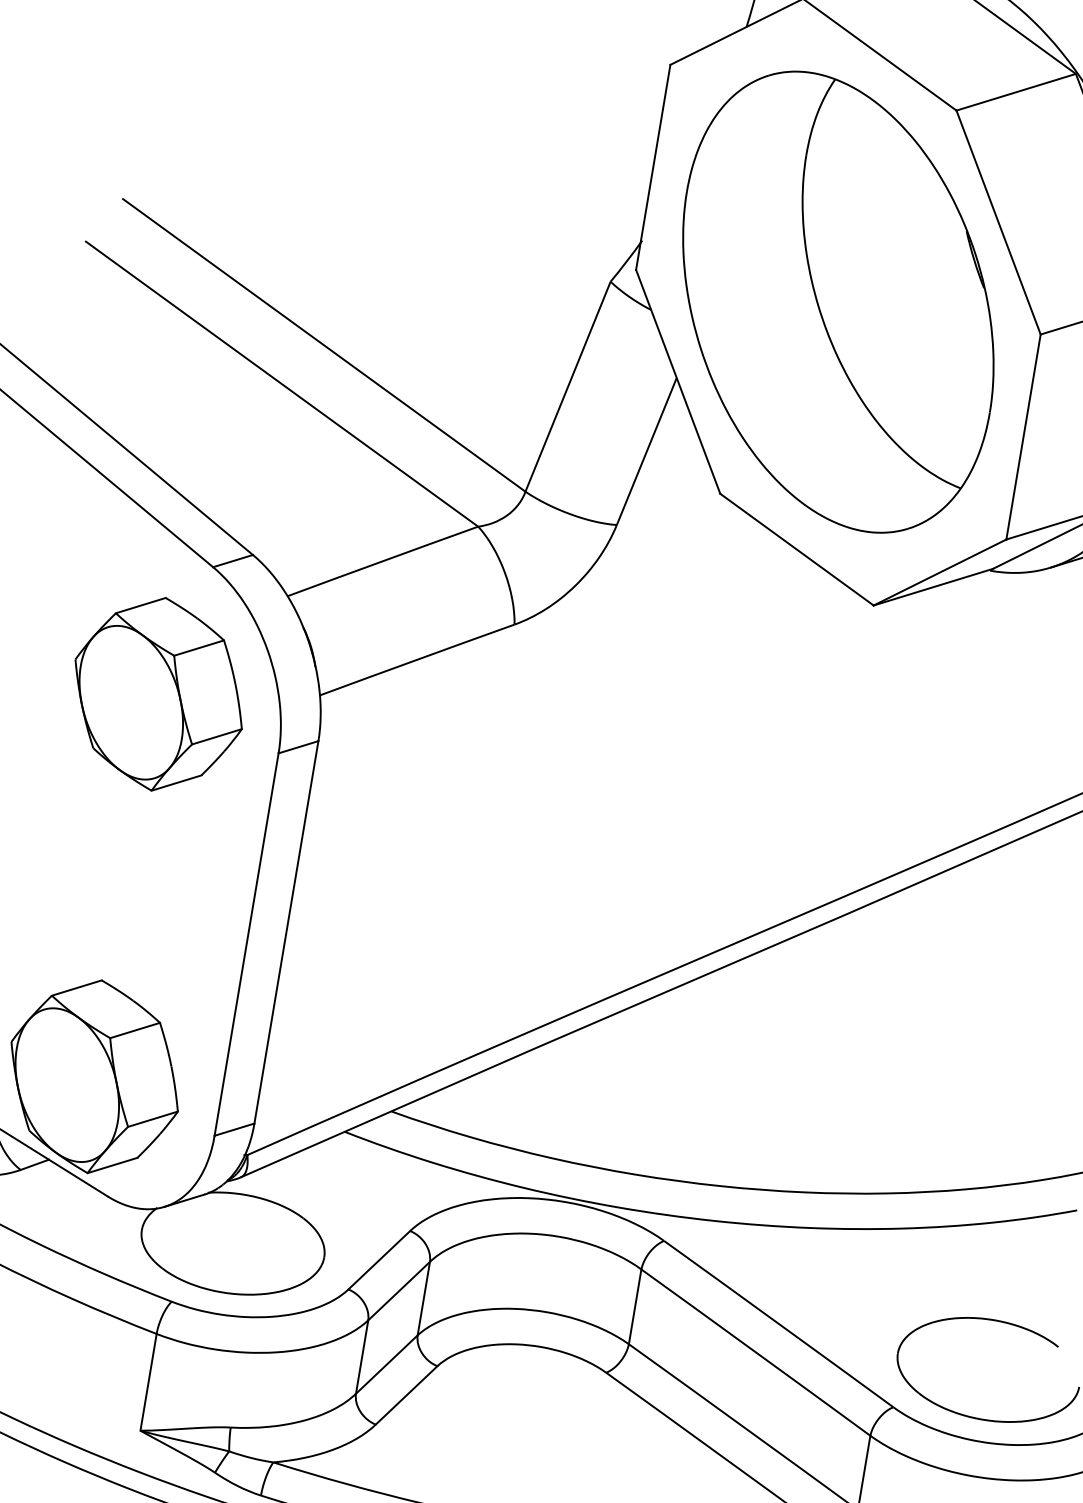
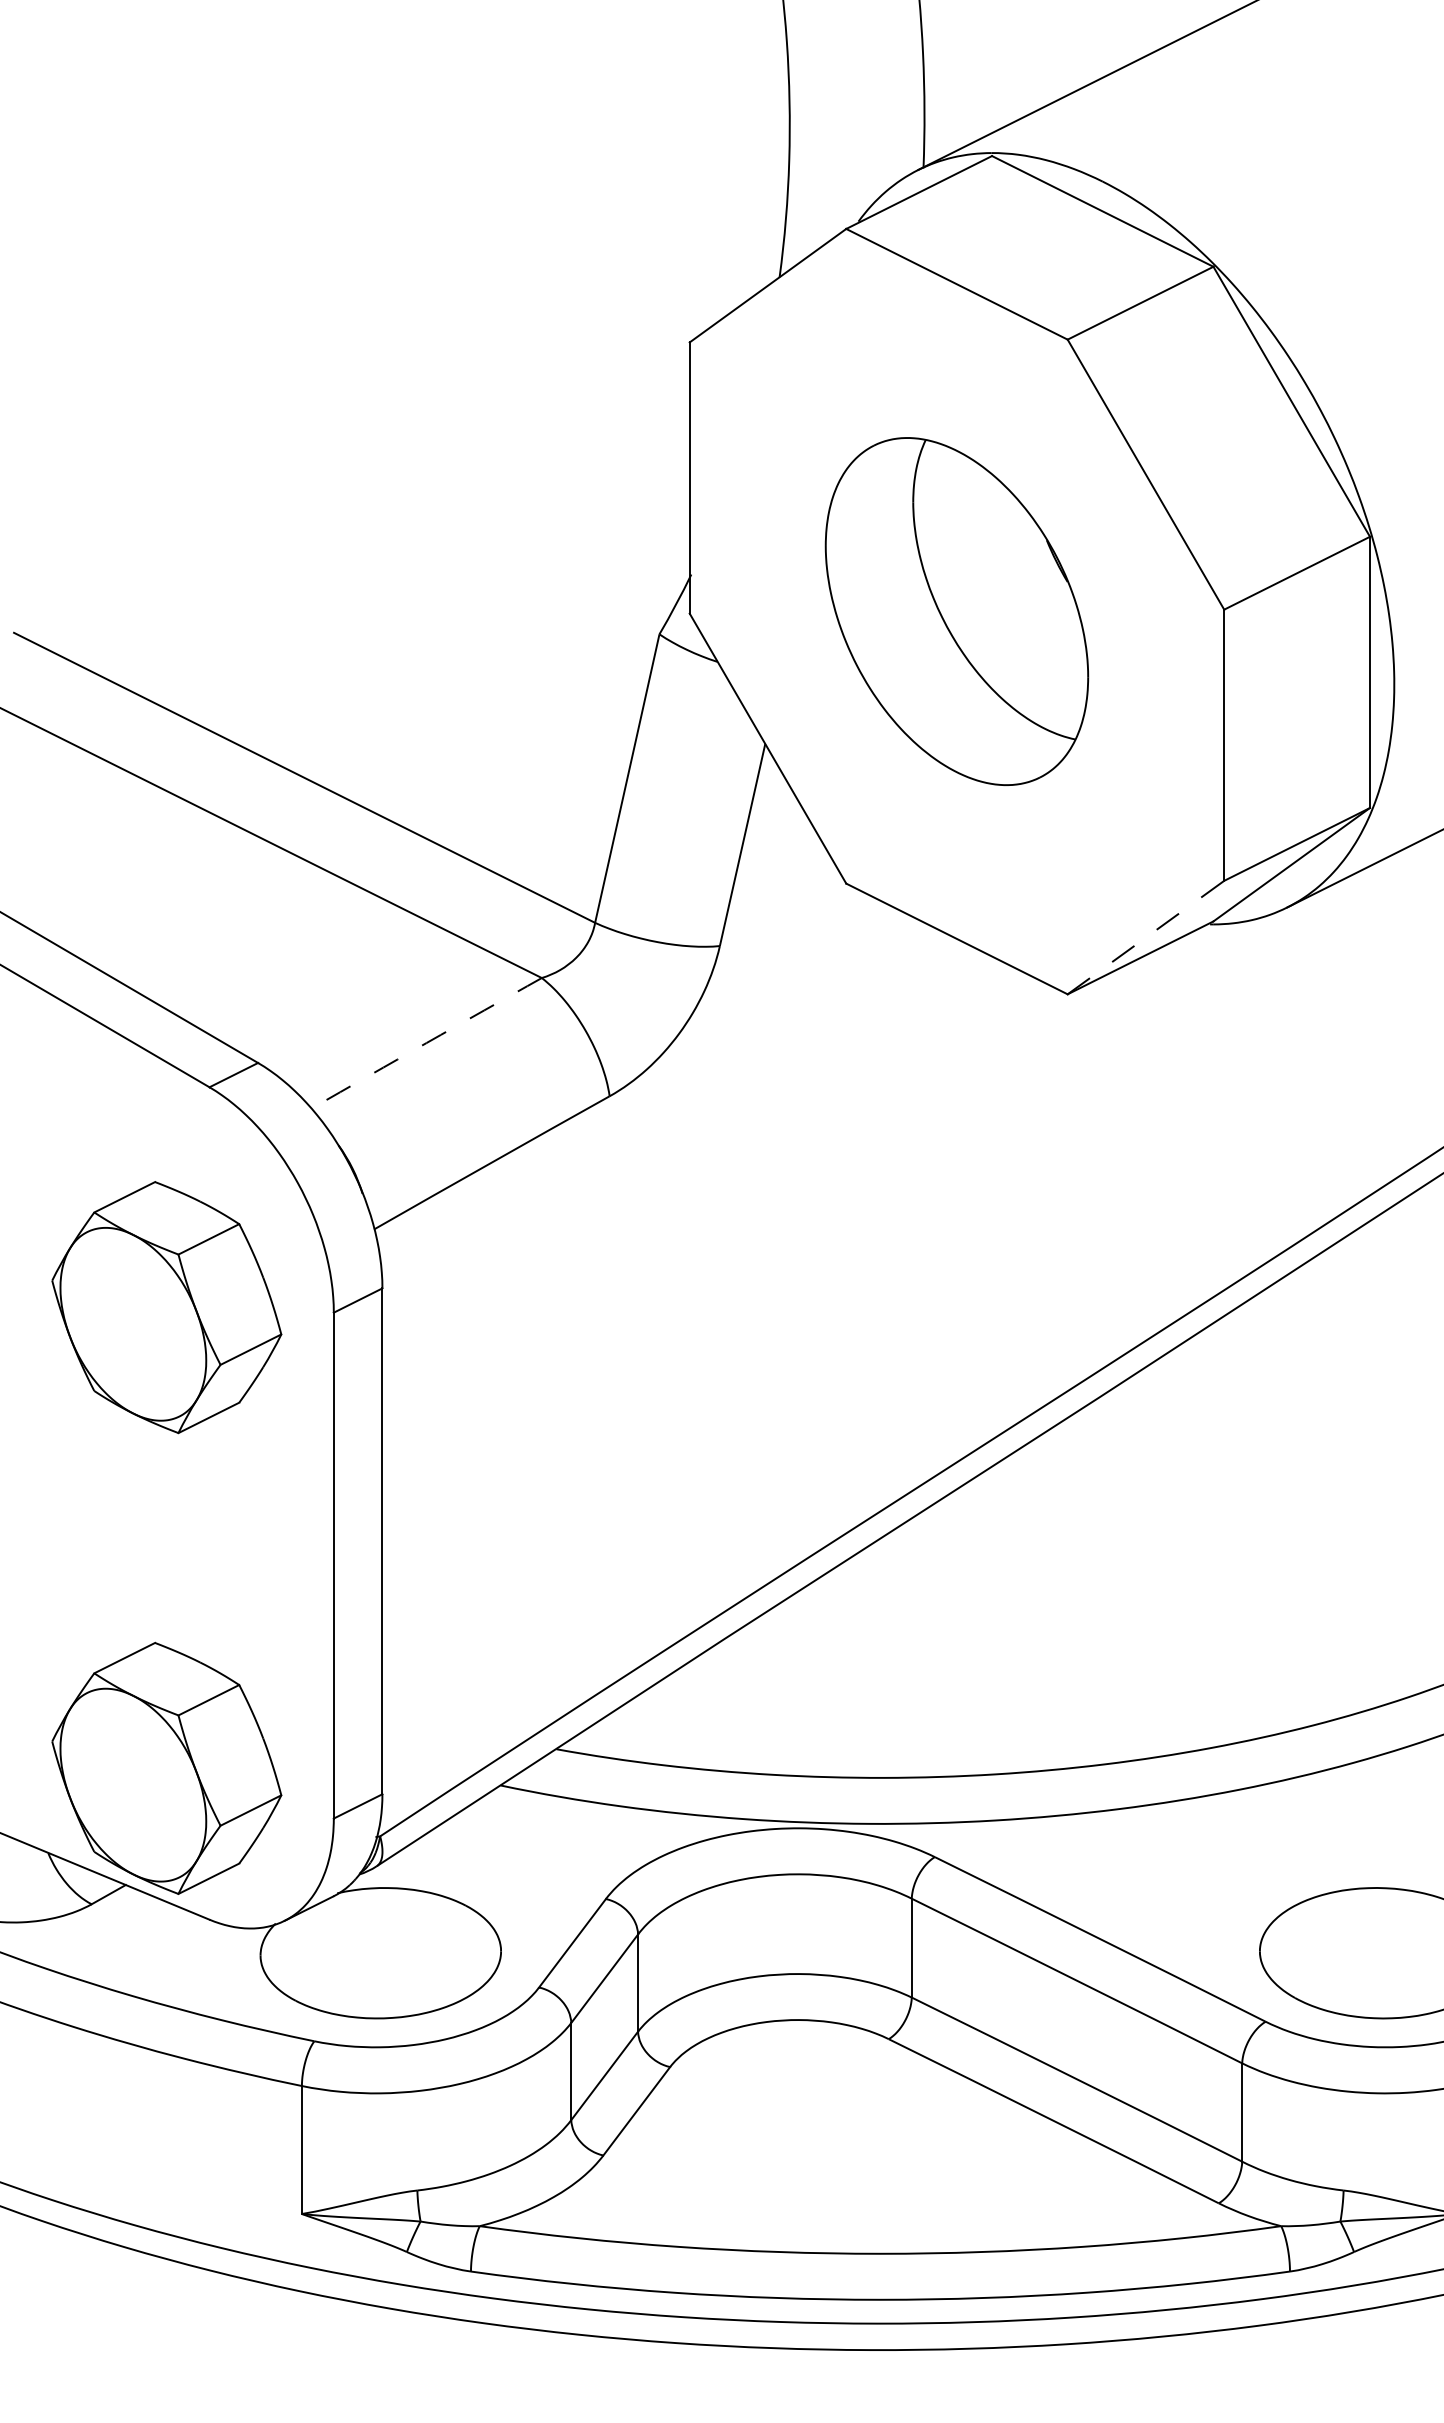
part: (838, 302) -> (956, 611), size x0.6
arc: (382, 561) -> (426, 1043), solid -> dashed
line: (939, 572) -> (1145, 937), solid -> dashed
part: (158, 694) -> (166, 1307), moved

